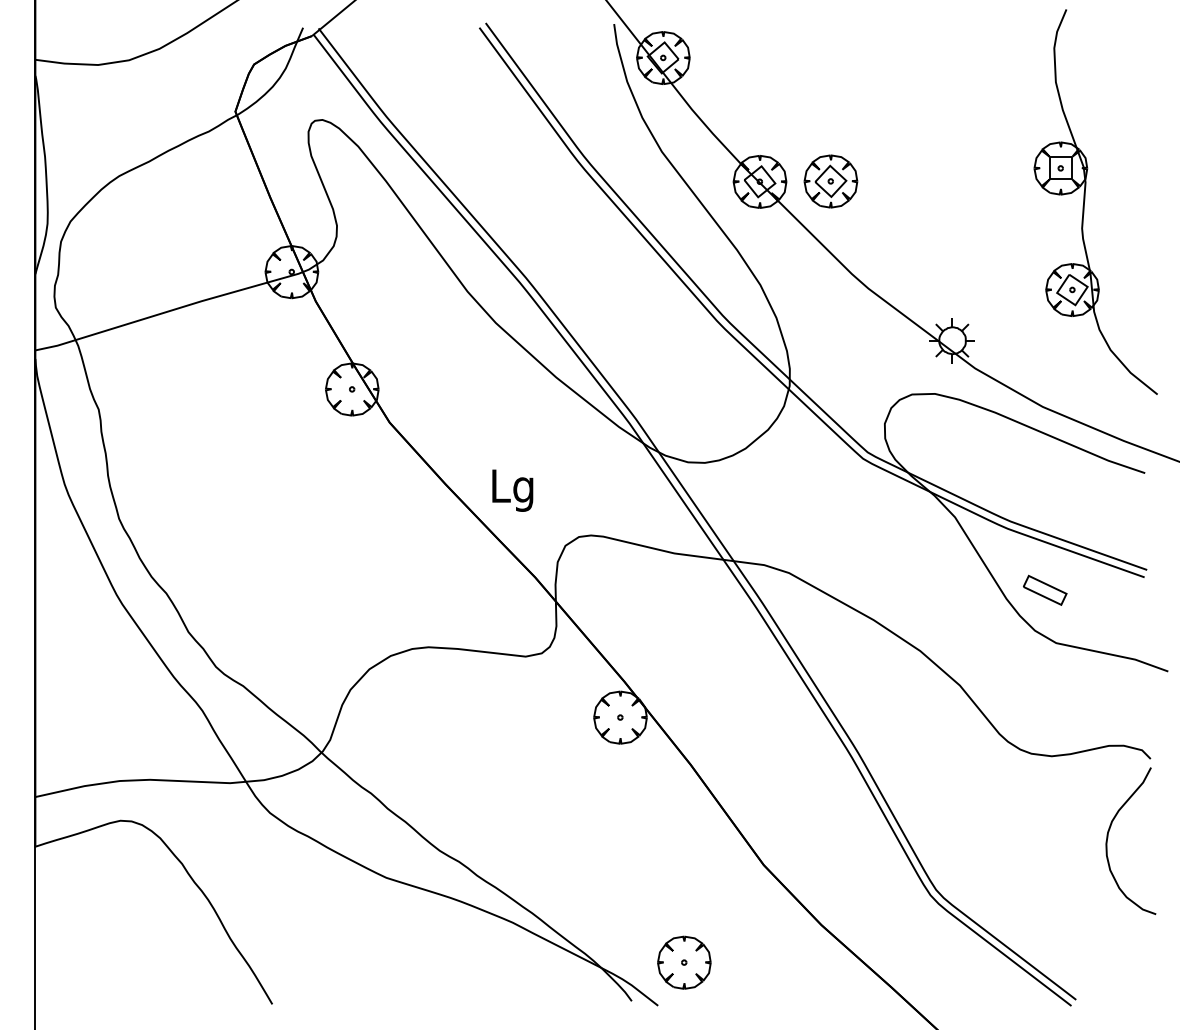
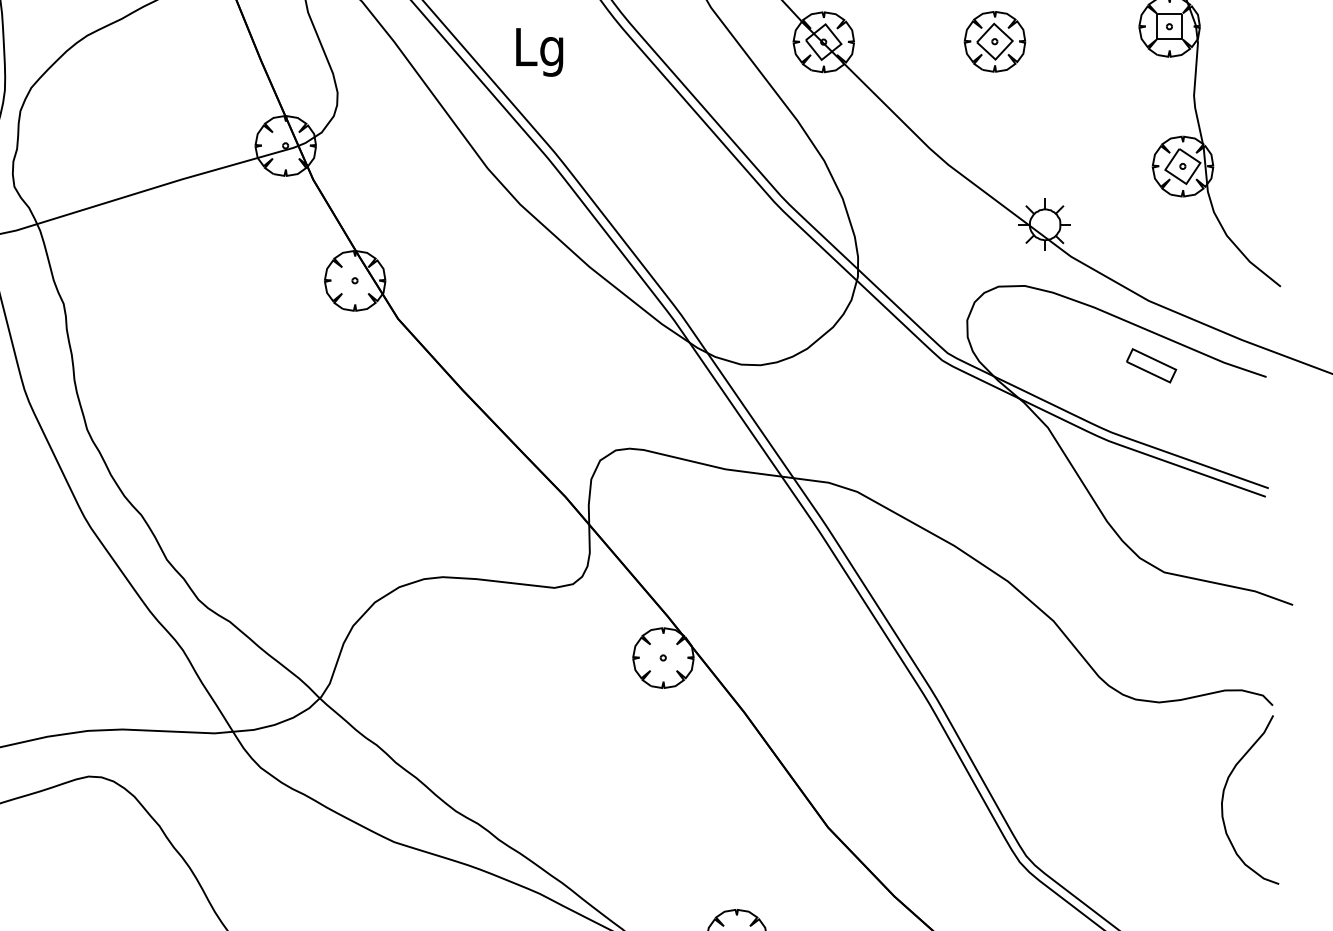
part: (830, 181) -> (994, 41), moved
text: (512, 490) -> (539, 52), moved
part: (1045, 589) -> (1151, 364), moved

